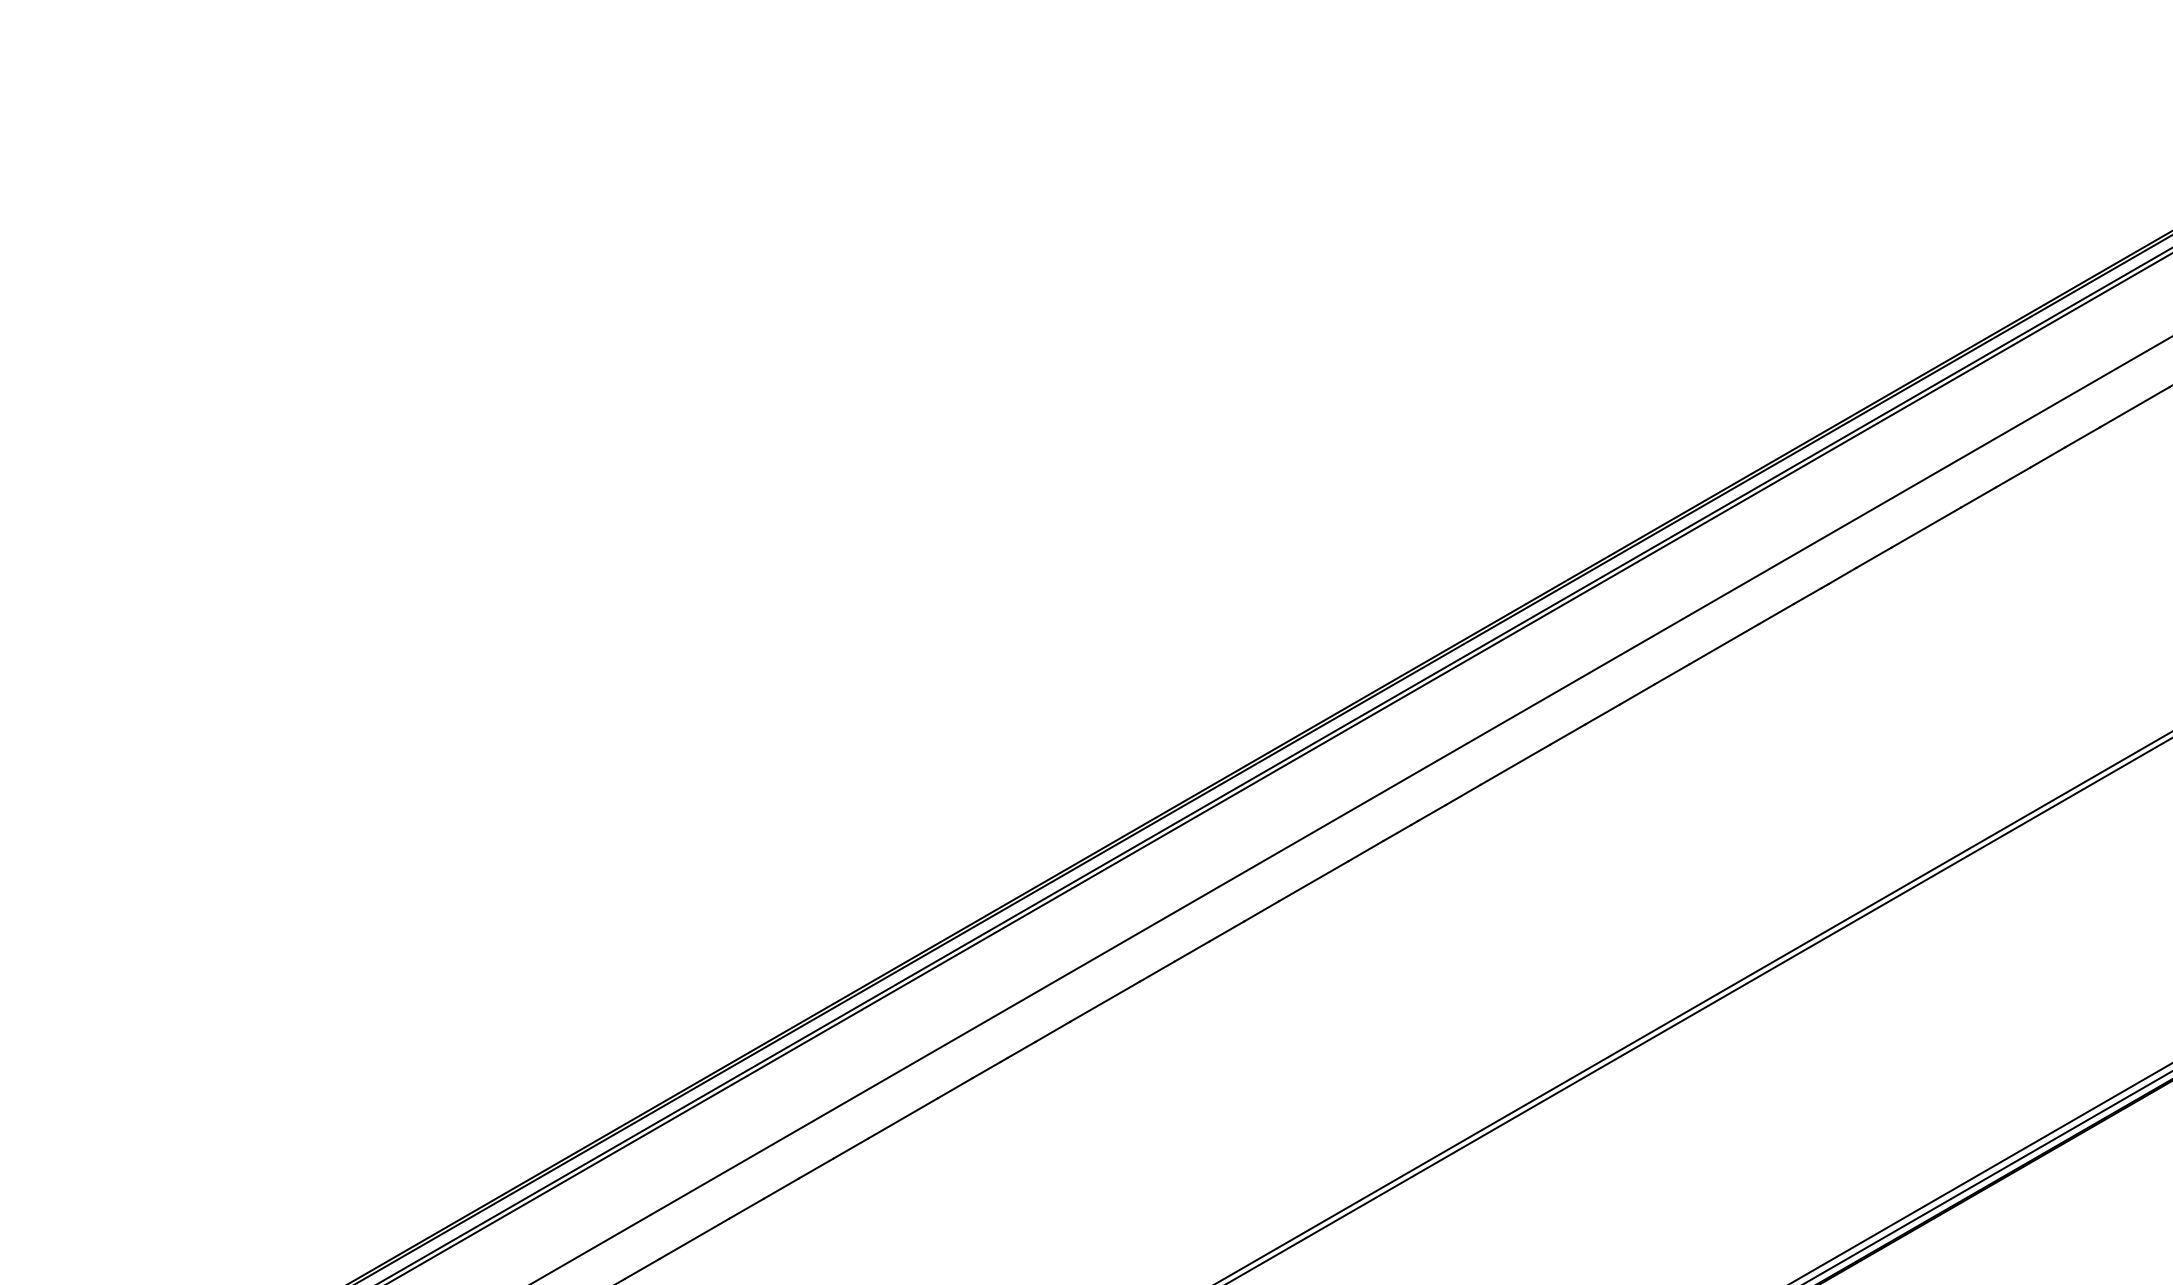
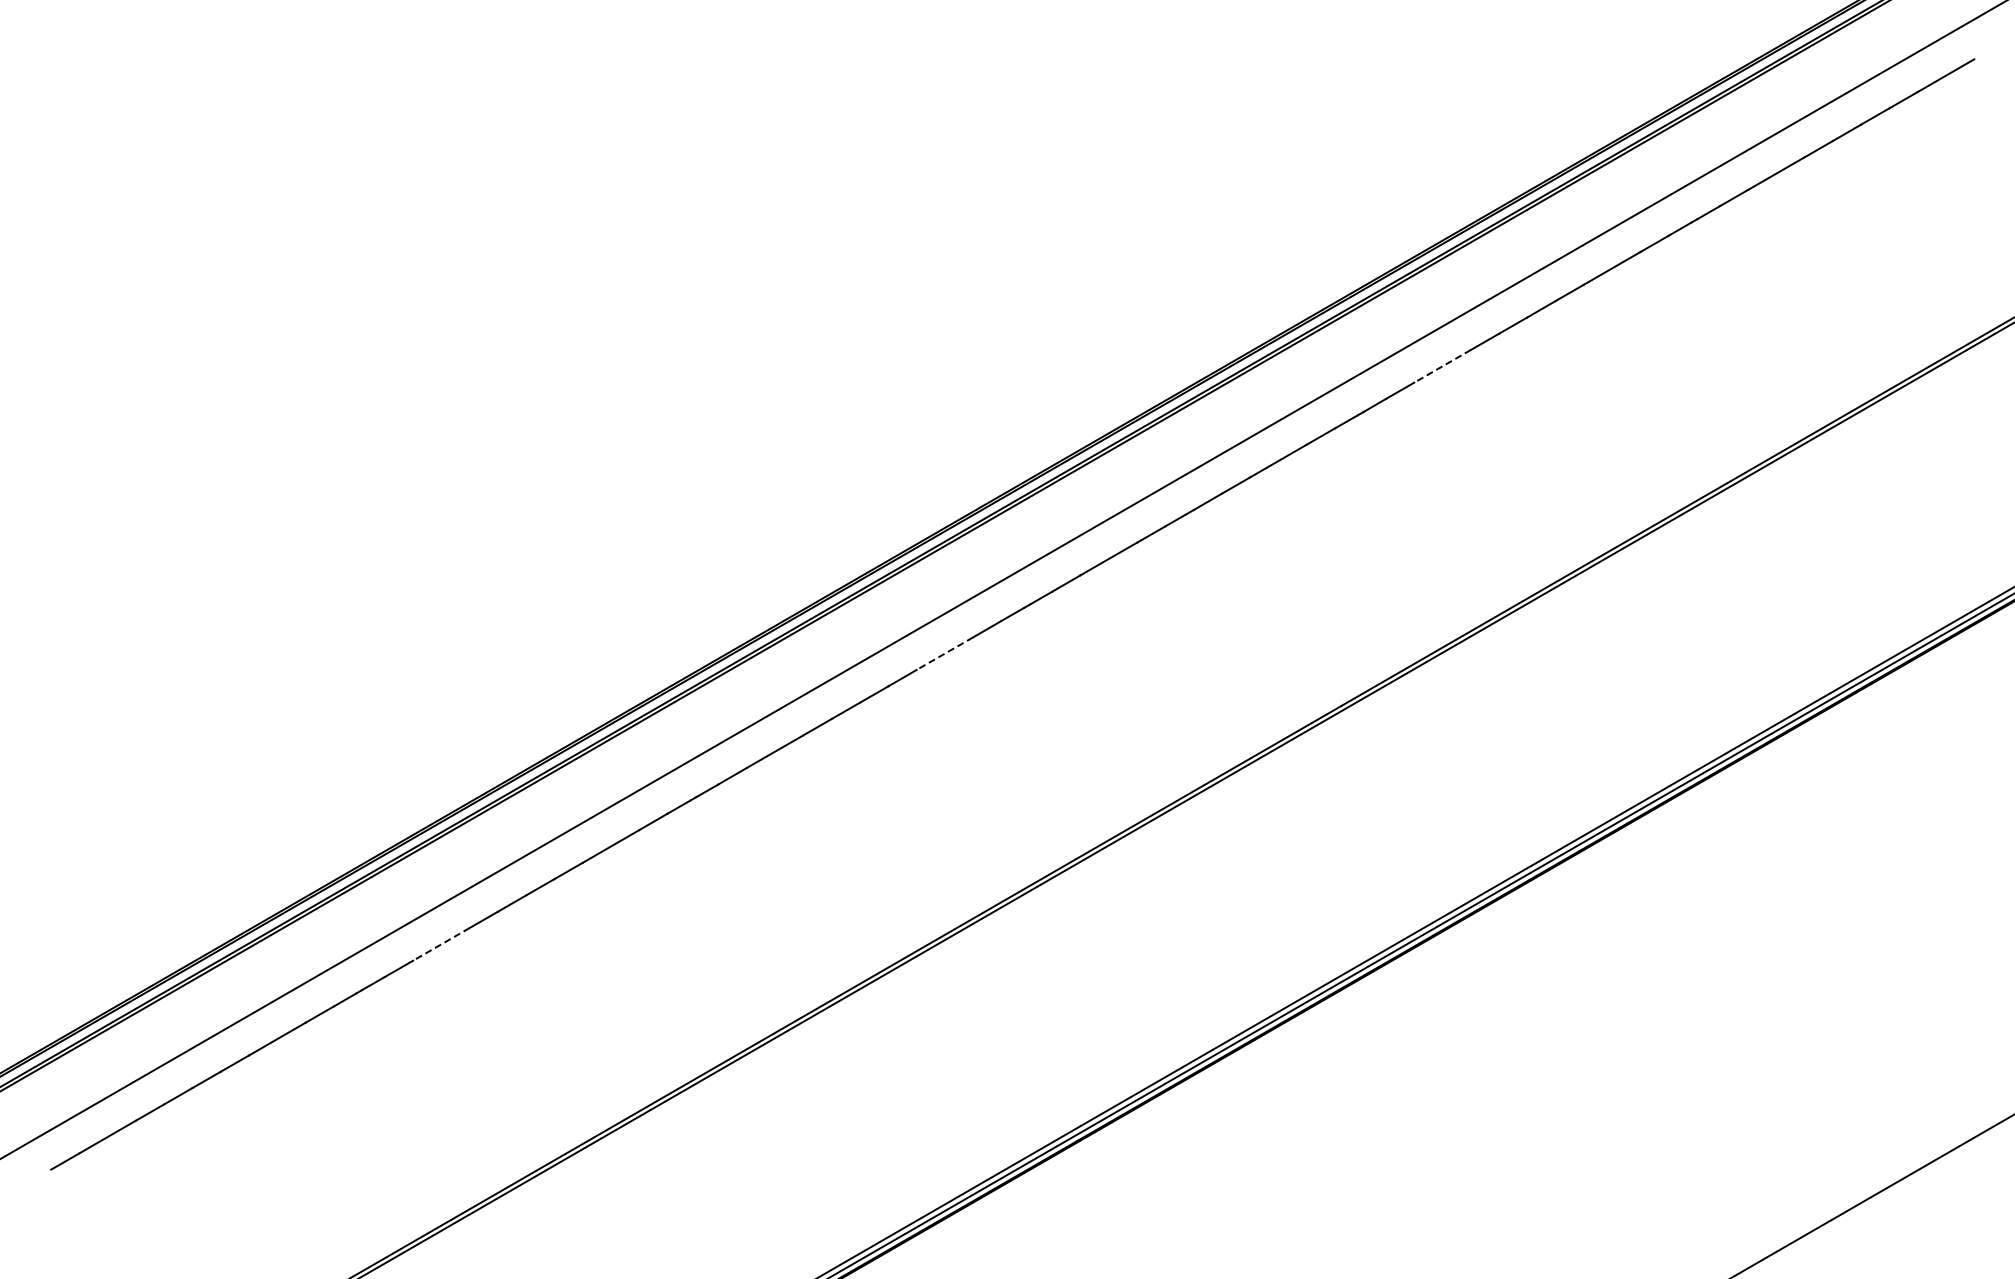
line: (1926, 527) -> (1442, 366), solid -> dashed
line: (1313, 880) -> (944, 653), solid -> dashed
line: (694, 1238) -> (441, 944), solid -> dashed

